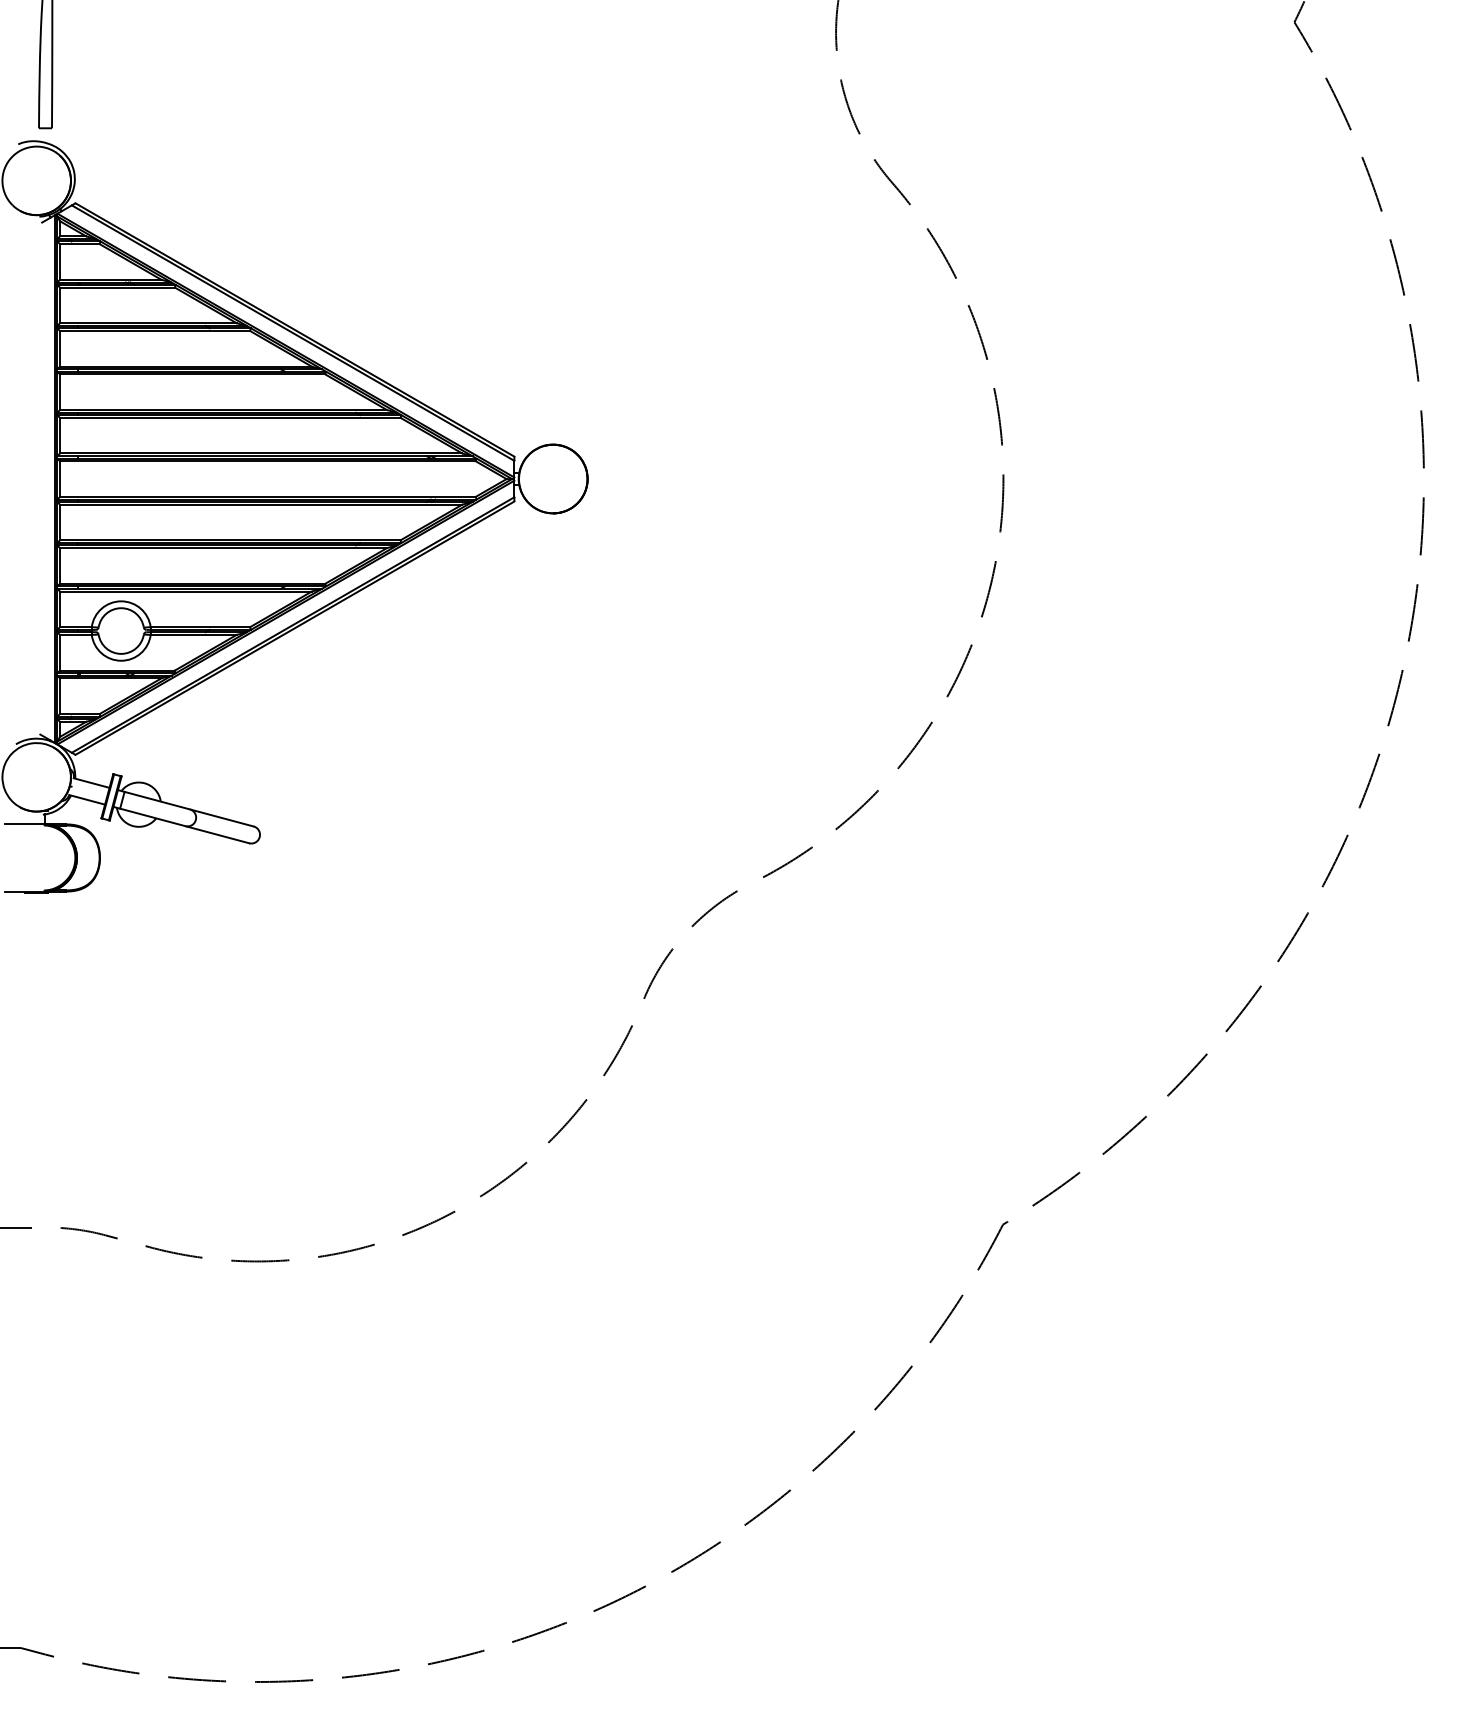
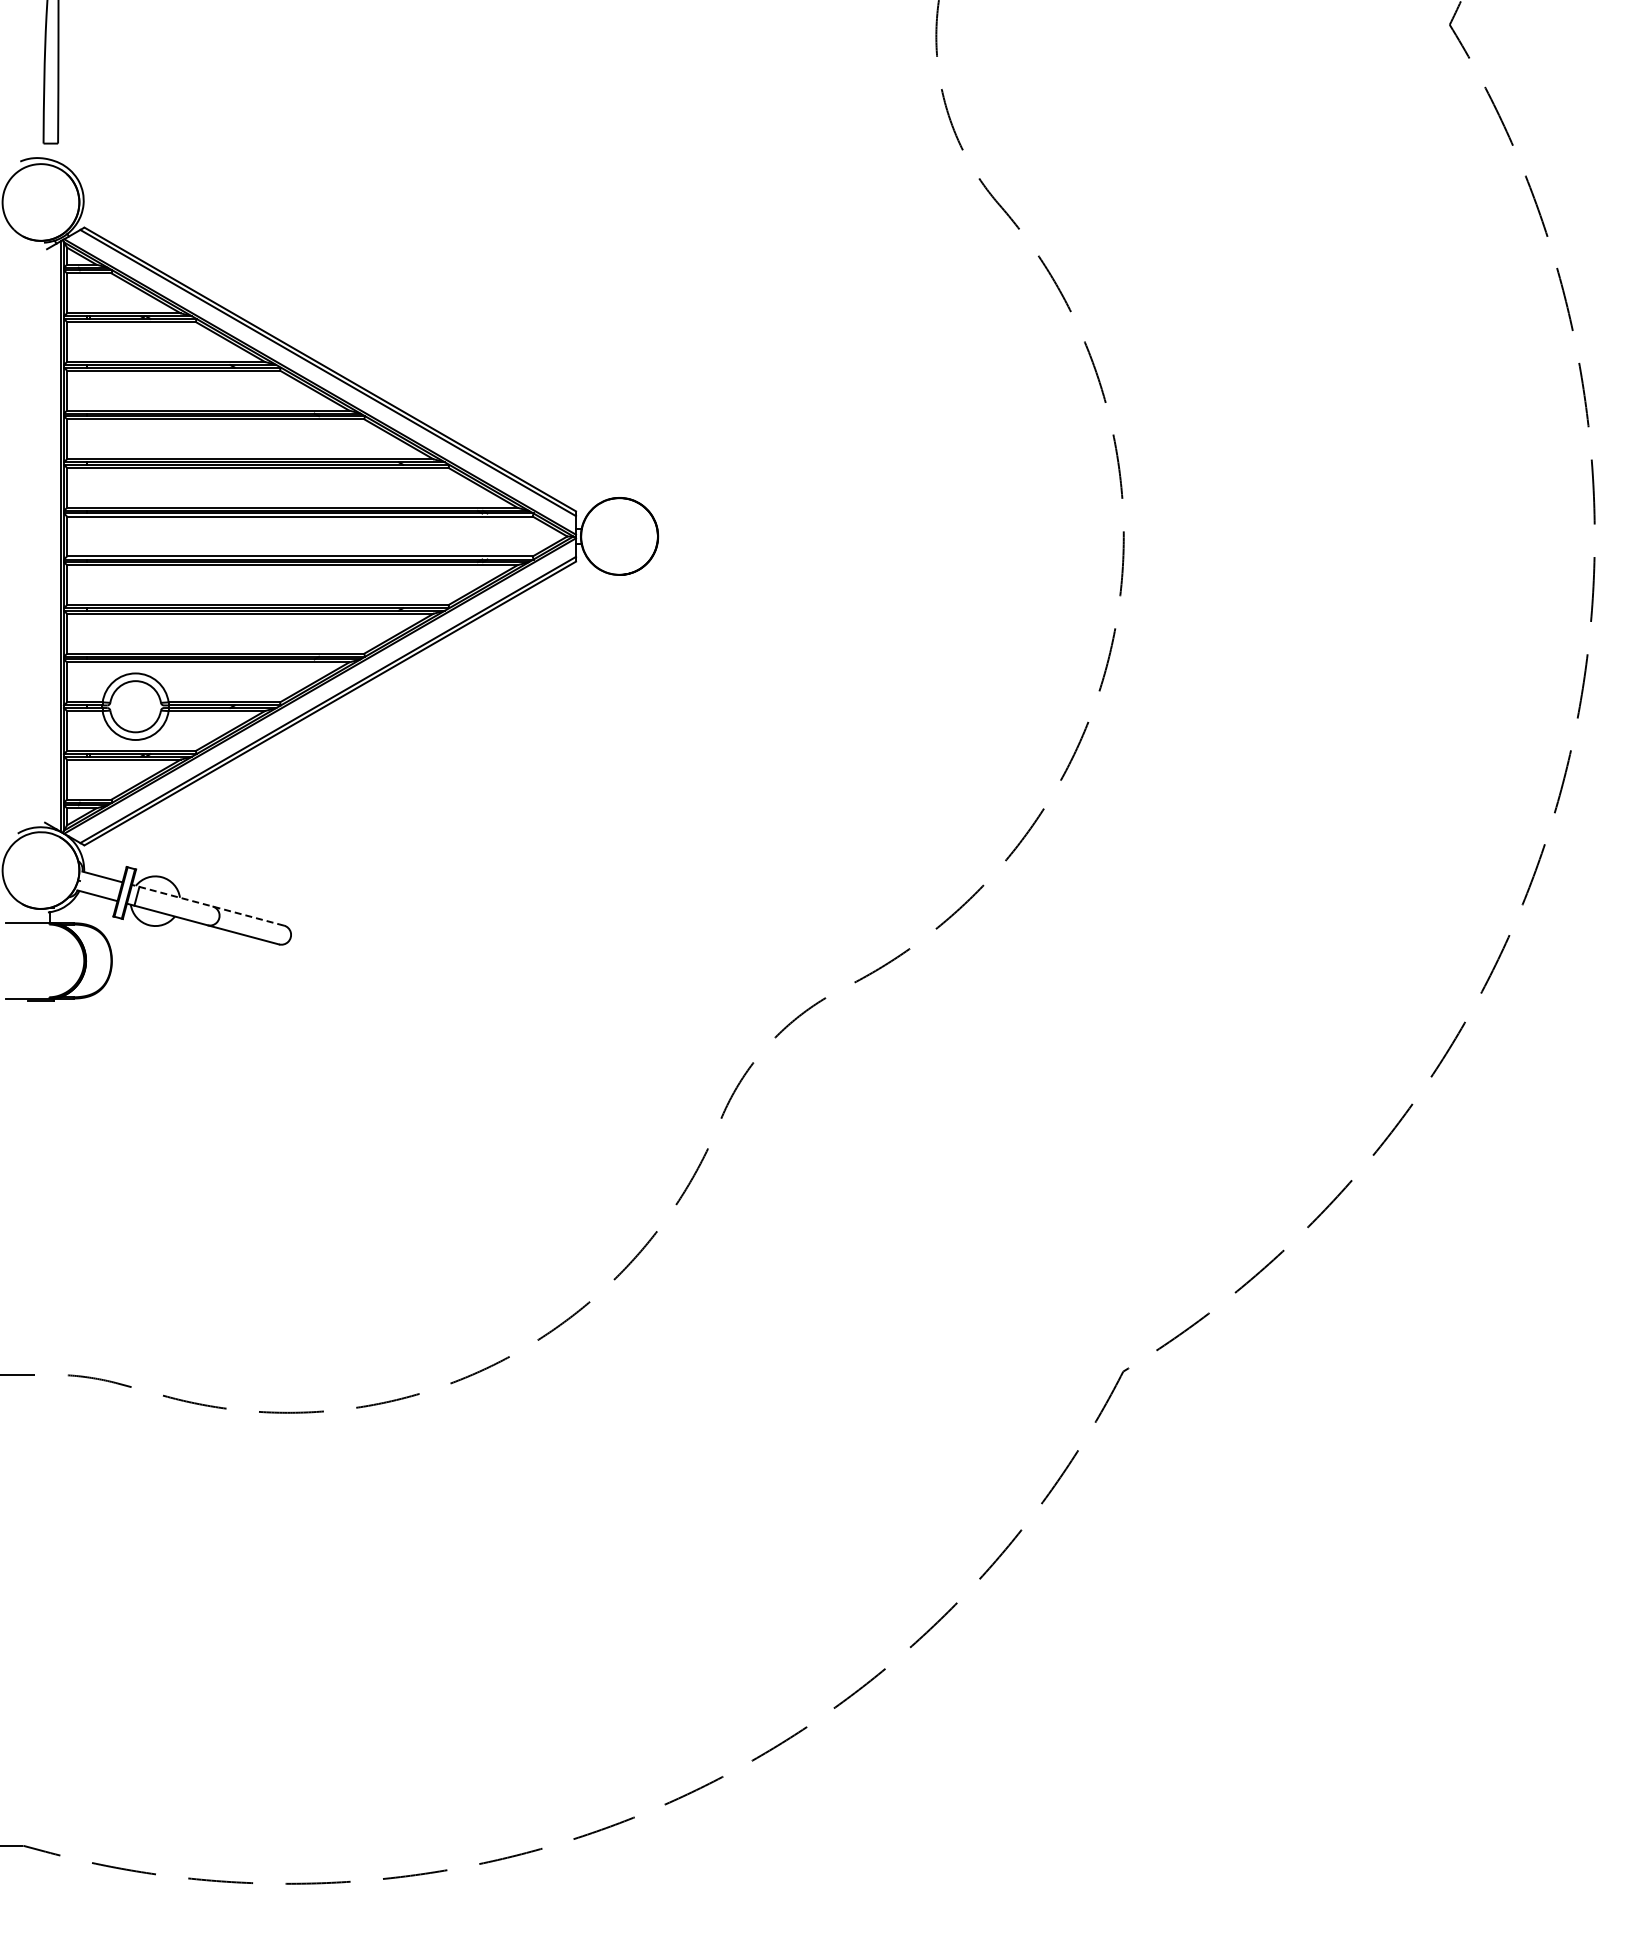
line: (186, 808) -> (208, 905), solid -> dashed

